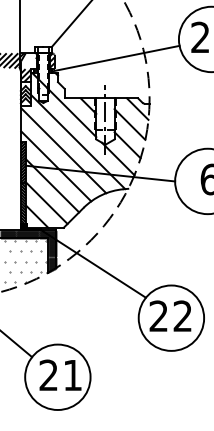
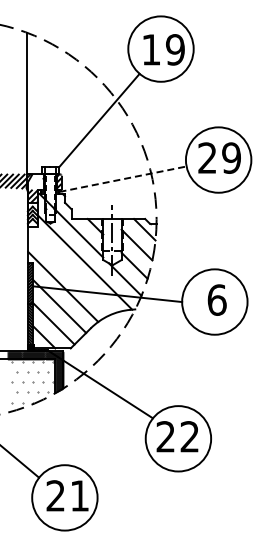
line: (116, 58) -> (123, 179), solid -> dashed
line: (63, 149) -> (70, 270), removed

